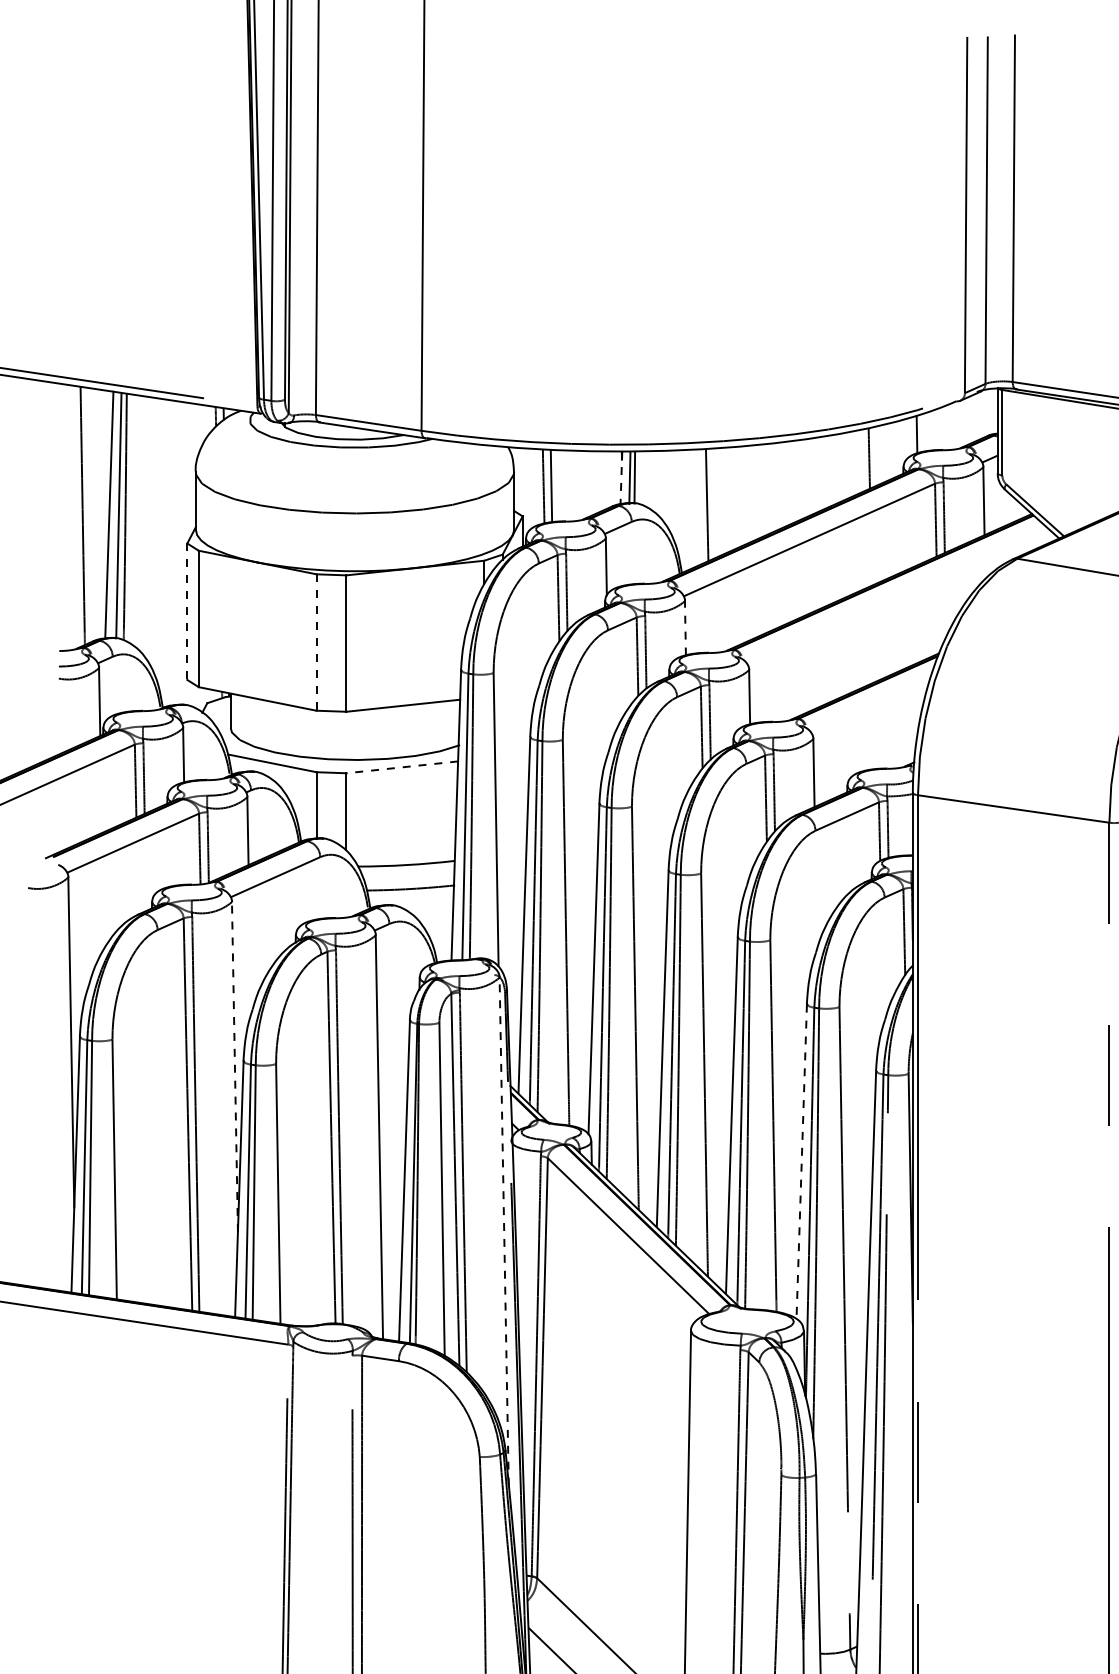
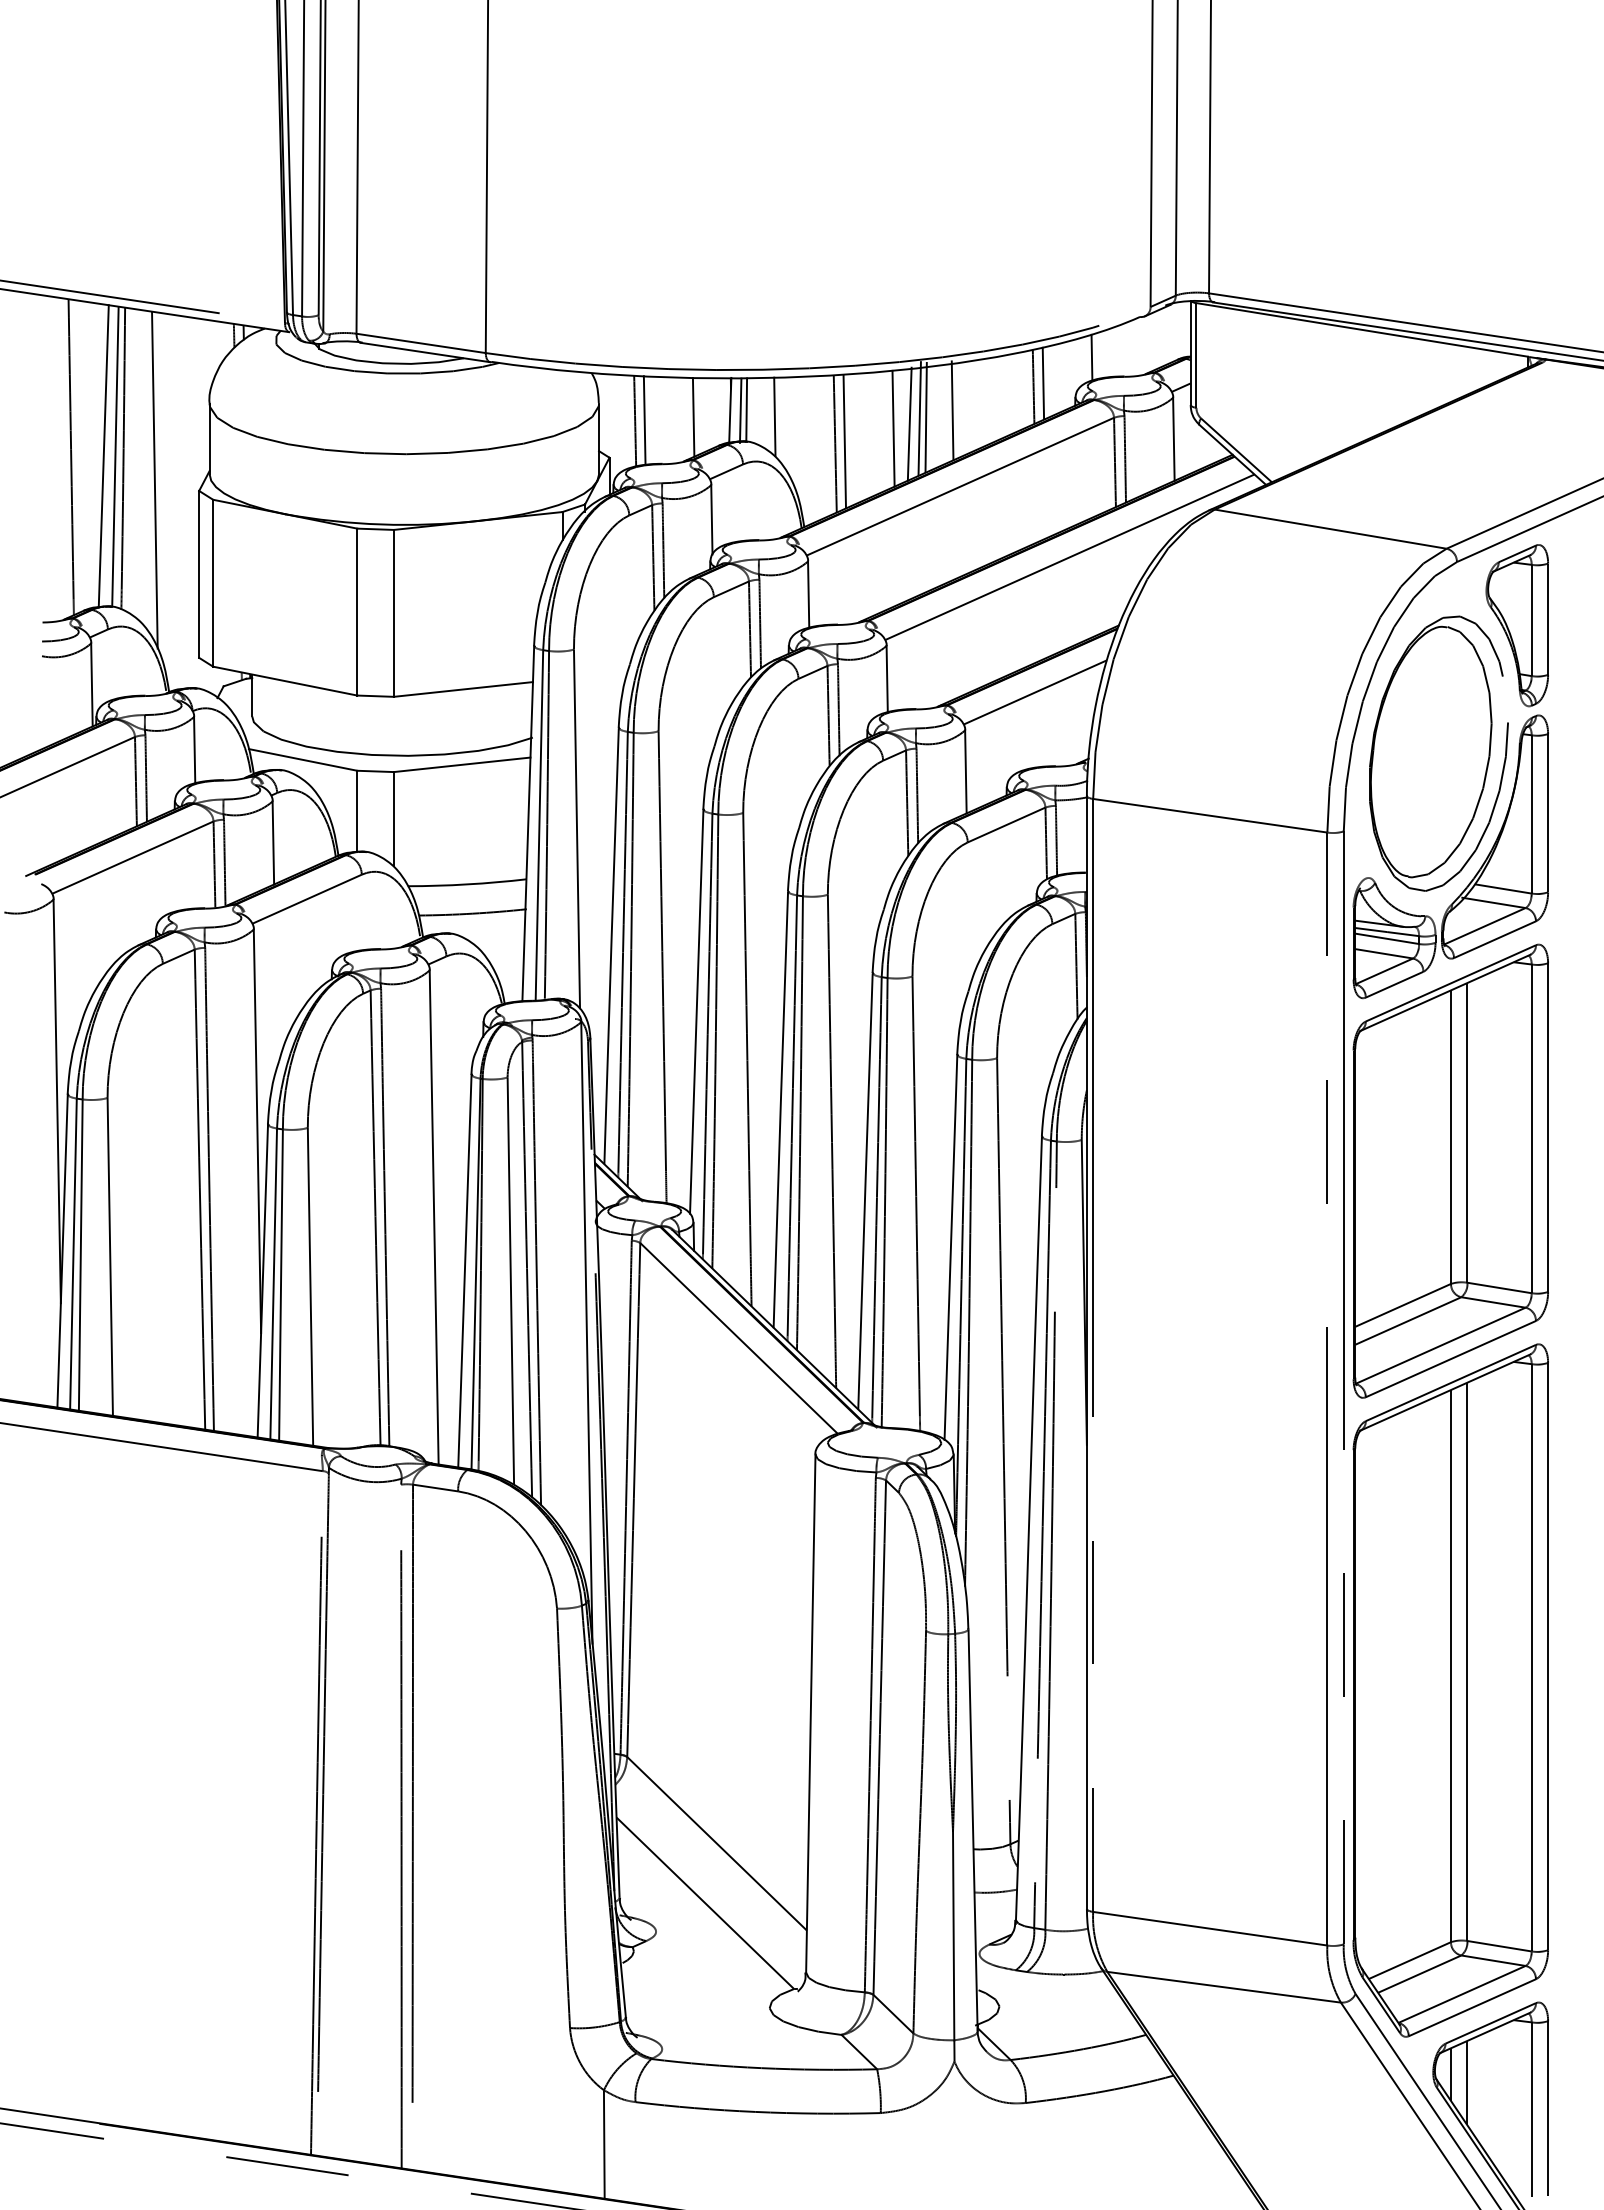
line: (877, 454) -> (1043, 382), added
line: (621, 477) -> (730, 410), dashed -> solid
line: (803, 477) -> (952, 410), added
line: (657, 482) -> (774, 416), added
line: (591, 483) -> (693, 417), added
line: (780, 483) -> (925, 417), added
line: (776, 484) -> (919, 418), added
line: (767, 488) -> (909, 423), added
line: (754, 492) -> (893, 428), added
line: (714, 503) -> (844, 441), added
line: (150, 534) -> (154, 480), added
line: (898, 597) -> (1069, 557), added
line: (187, 611) -> (199, 574), dashed -> solid
line: (685, 628) -> (808, 594), dashed -> solid
line: (316, 642) -> (357, 612), dashed -> solid
line: (870, 708) -> (1034, 692), added
line: (402, 767) -> (462, 764), dashed -> solid
line: (234, 1067) -> (257, 1131), dashed -> solid
line: (801, 1162) -> (950, 1248), dashed -> solid
line: (503, 1231) -> (586, 1332), dashed -> solid

